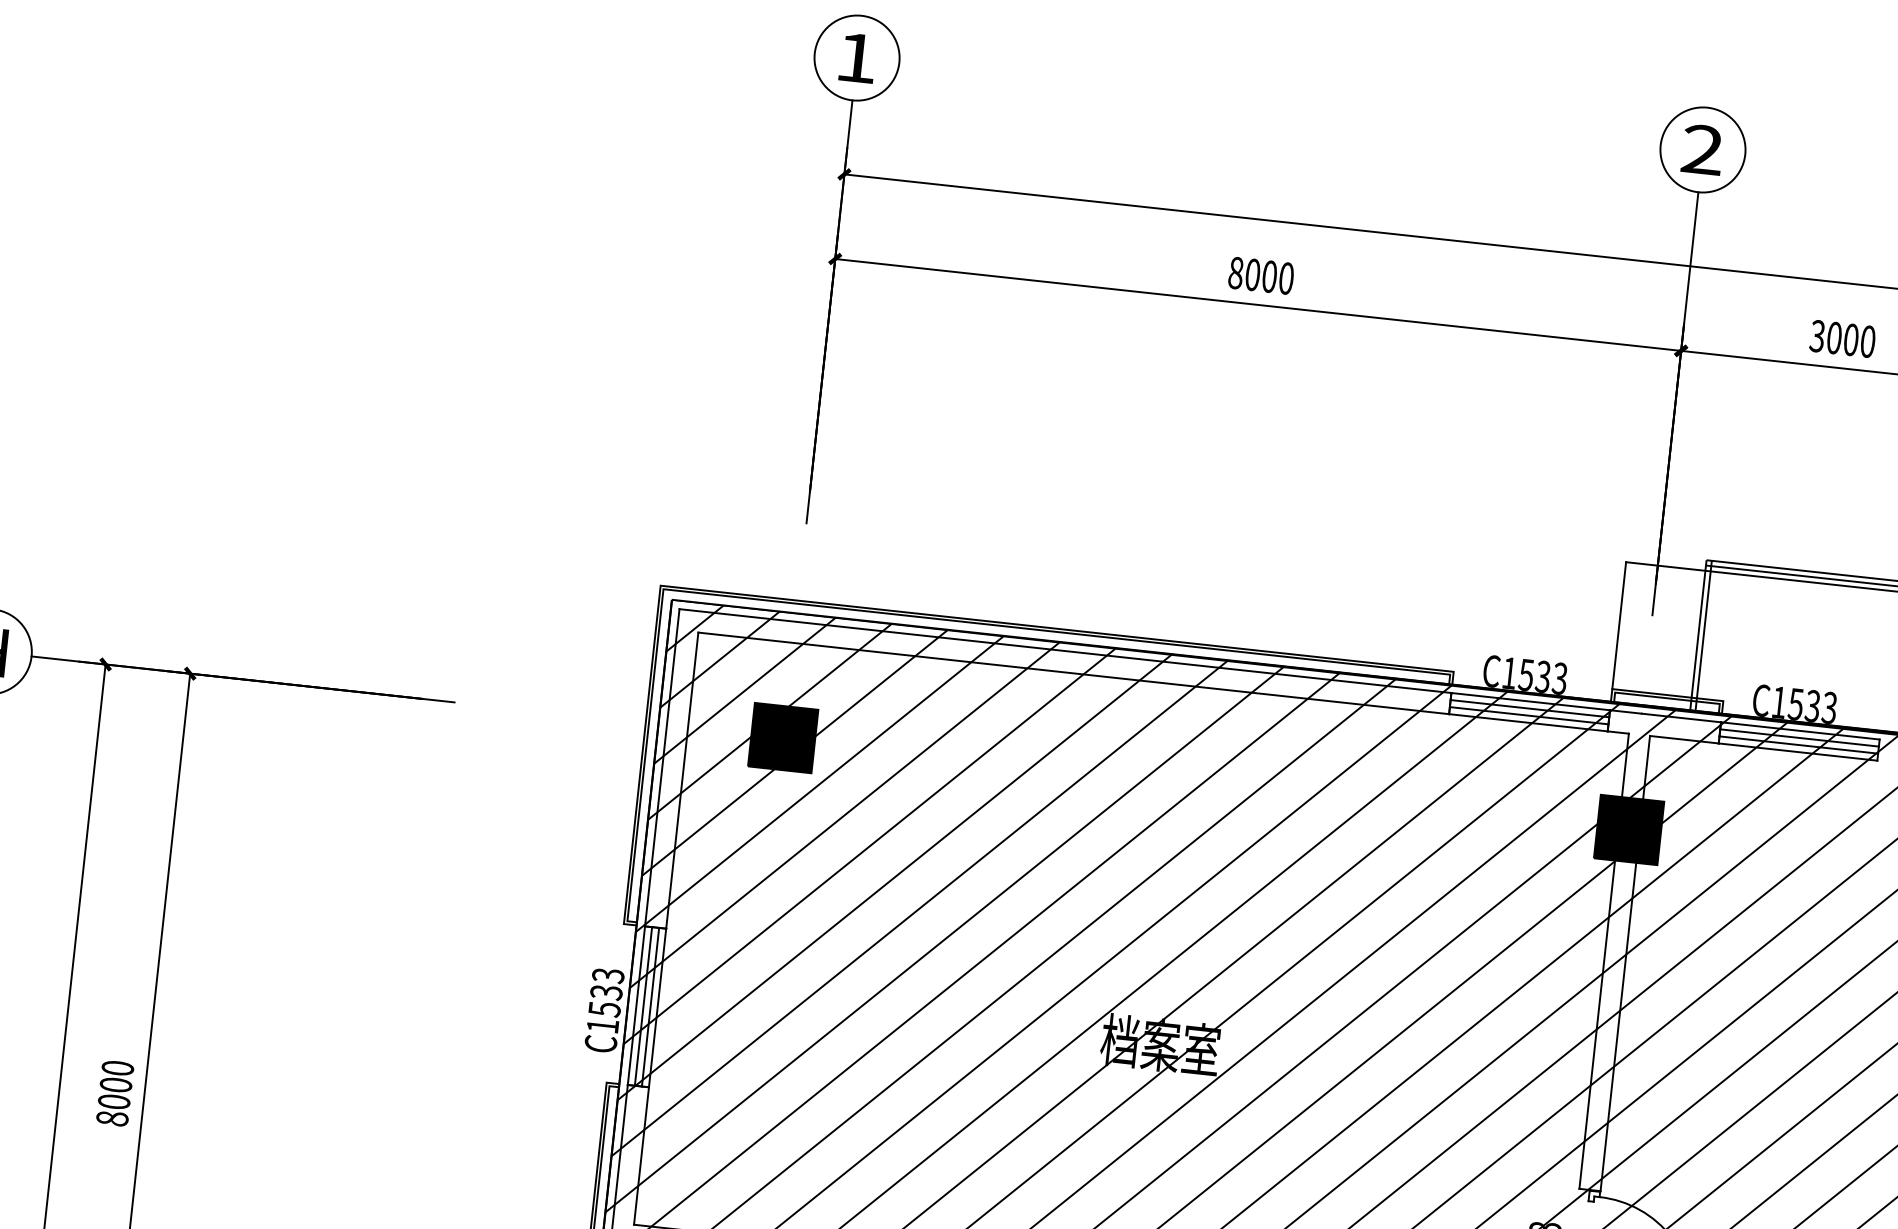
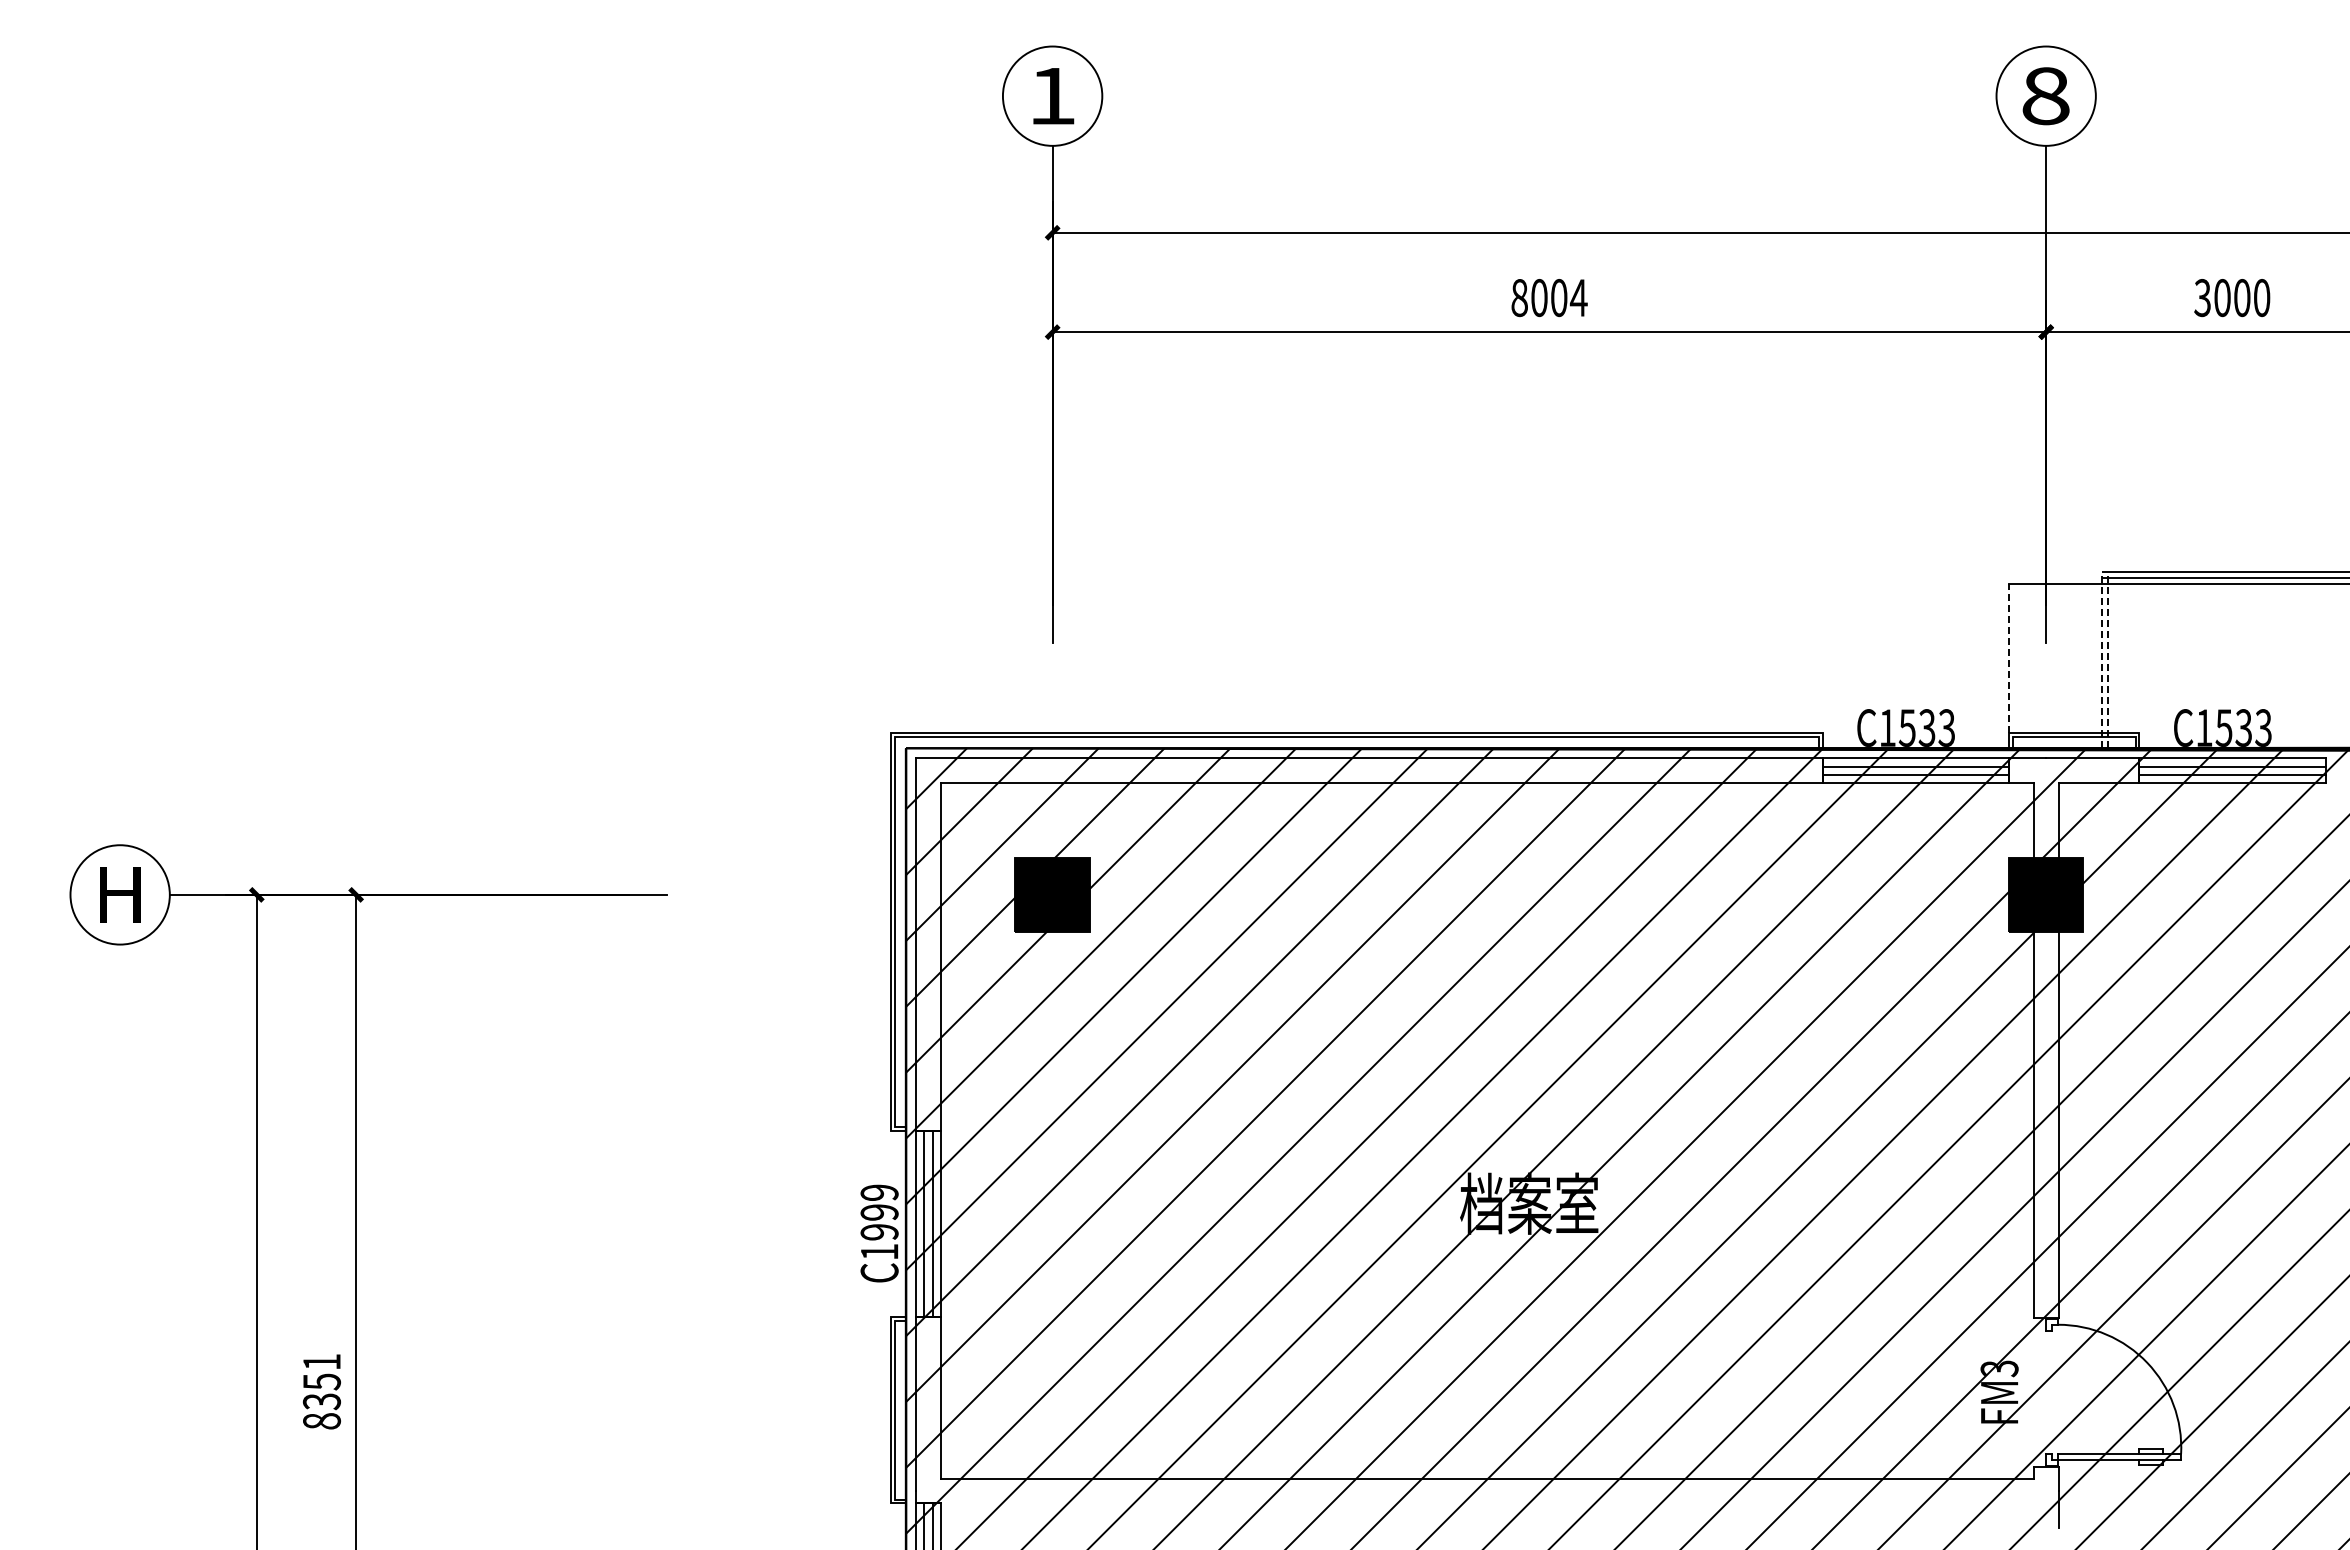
text: (1702, 150) -> (2045, 96), 2 -> 8
text: (1286, 278) -> (1578, 298), 8000 -> 8004
line: (1618, 625) -> (2008, 658), solid -> dashed
line: (1698, 634) -> (2102, 659), solid -> dashed
line: (1703, 635) -> (2108, 659), solid -> dashed
text: (606, 992) -> (879, 1212), C1533 -> C1999
text: (115, 1085) -> (321, 1382), 8000 -> 8351

